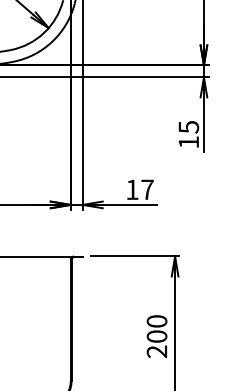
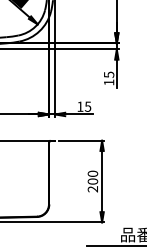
text: (146, 189) -> (87, 106), 17 -> 15

